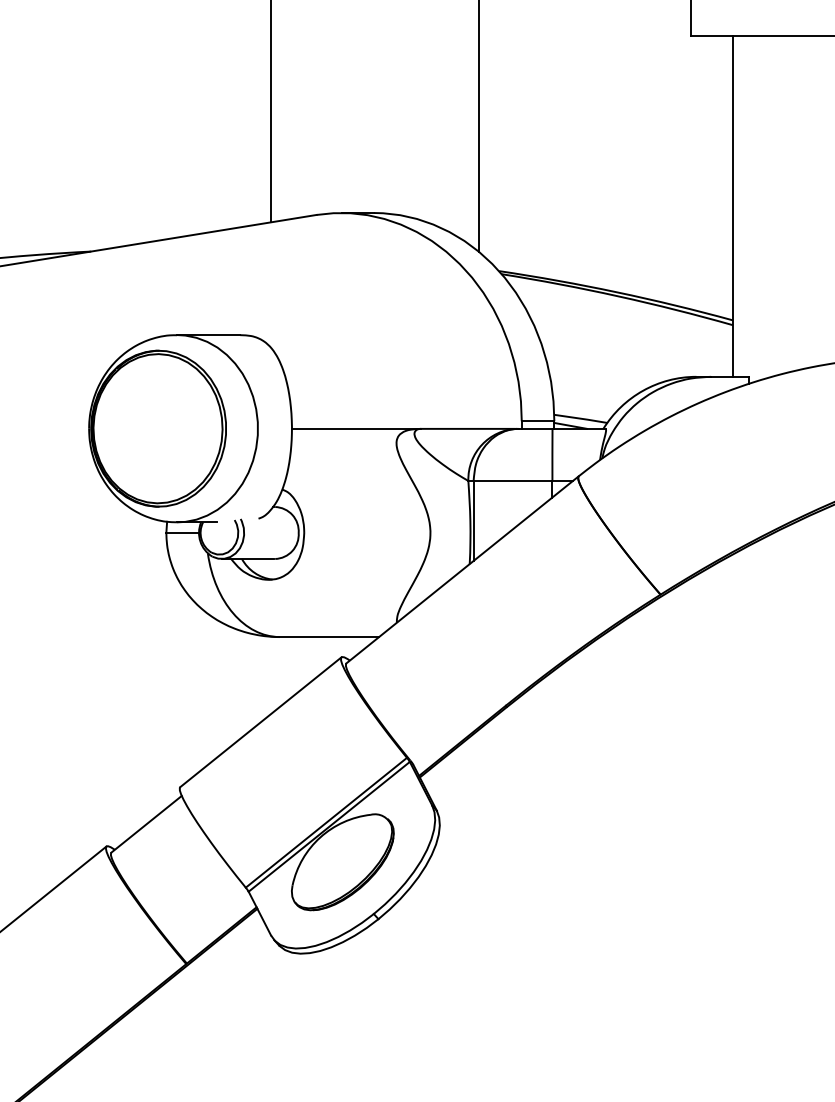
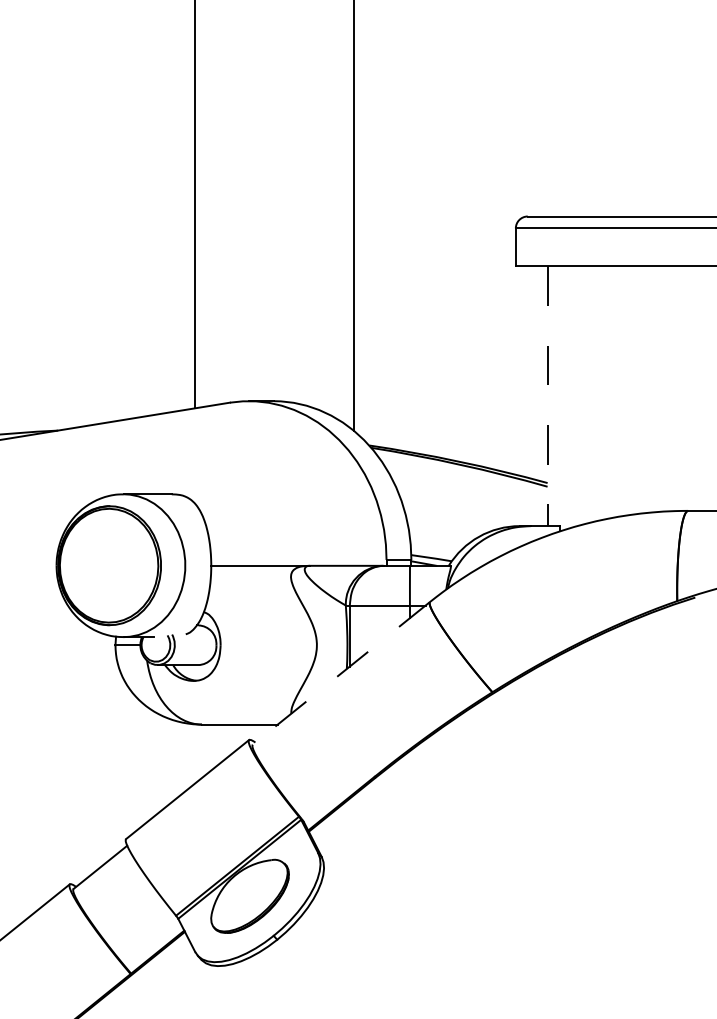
line: (732, 206) -> (547, 396), solid -> dashed
line: (462, 570) -> (341, 673), solid -> dashed

